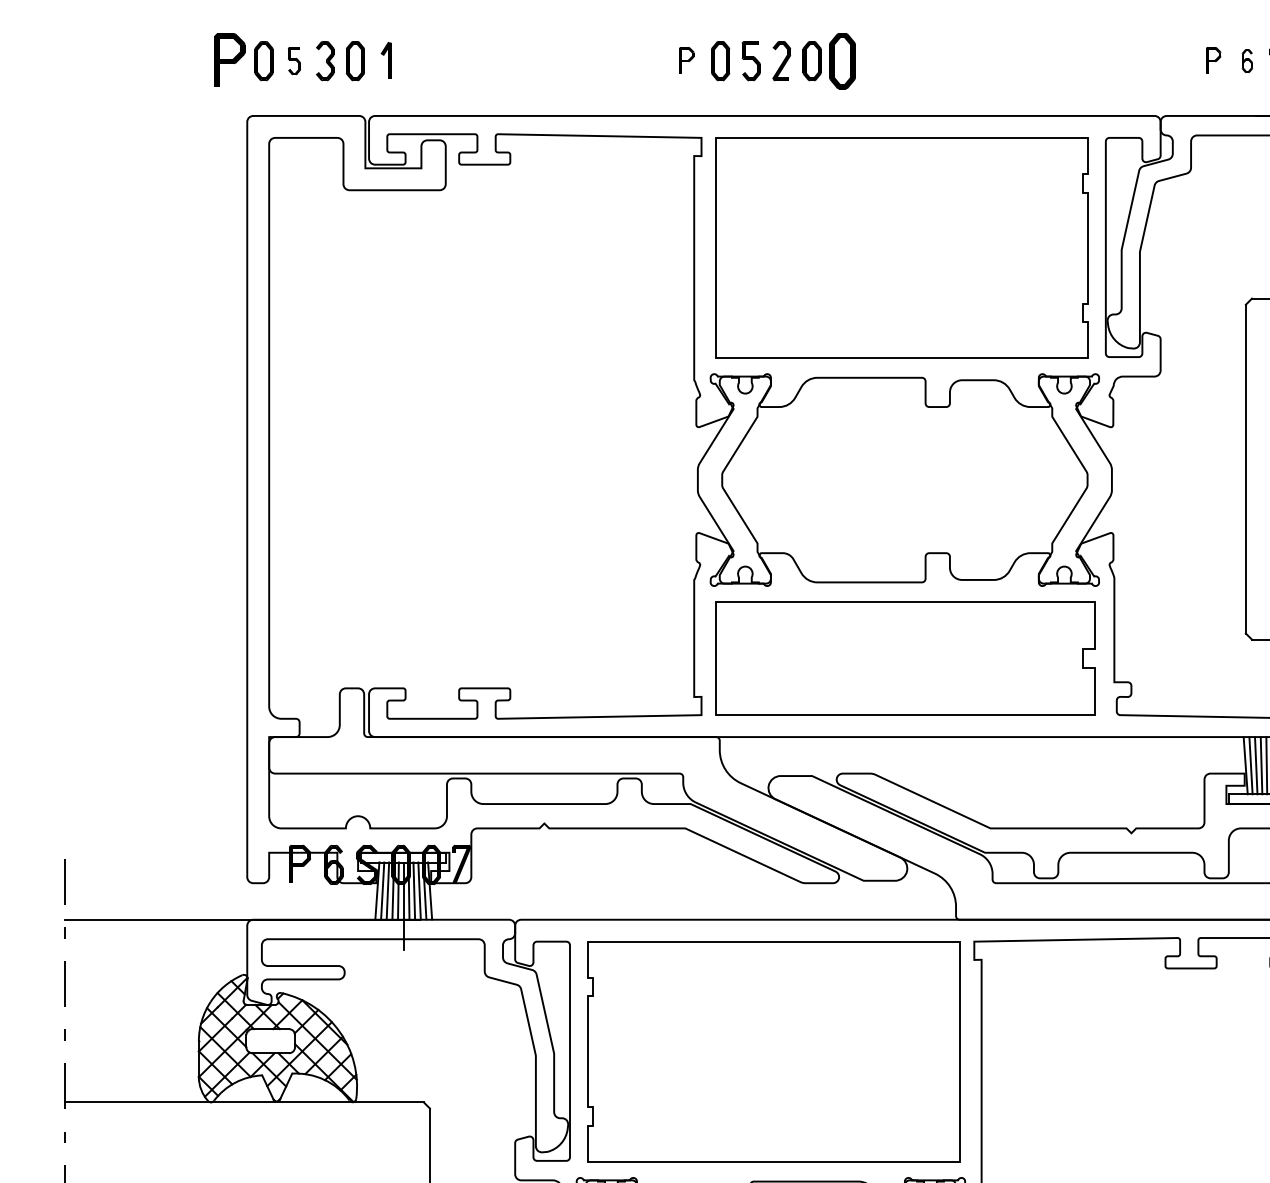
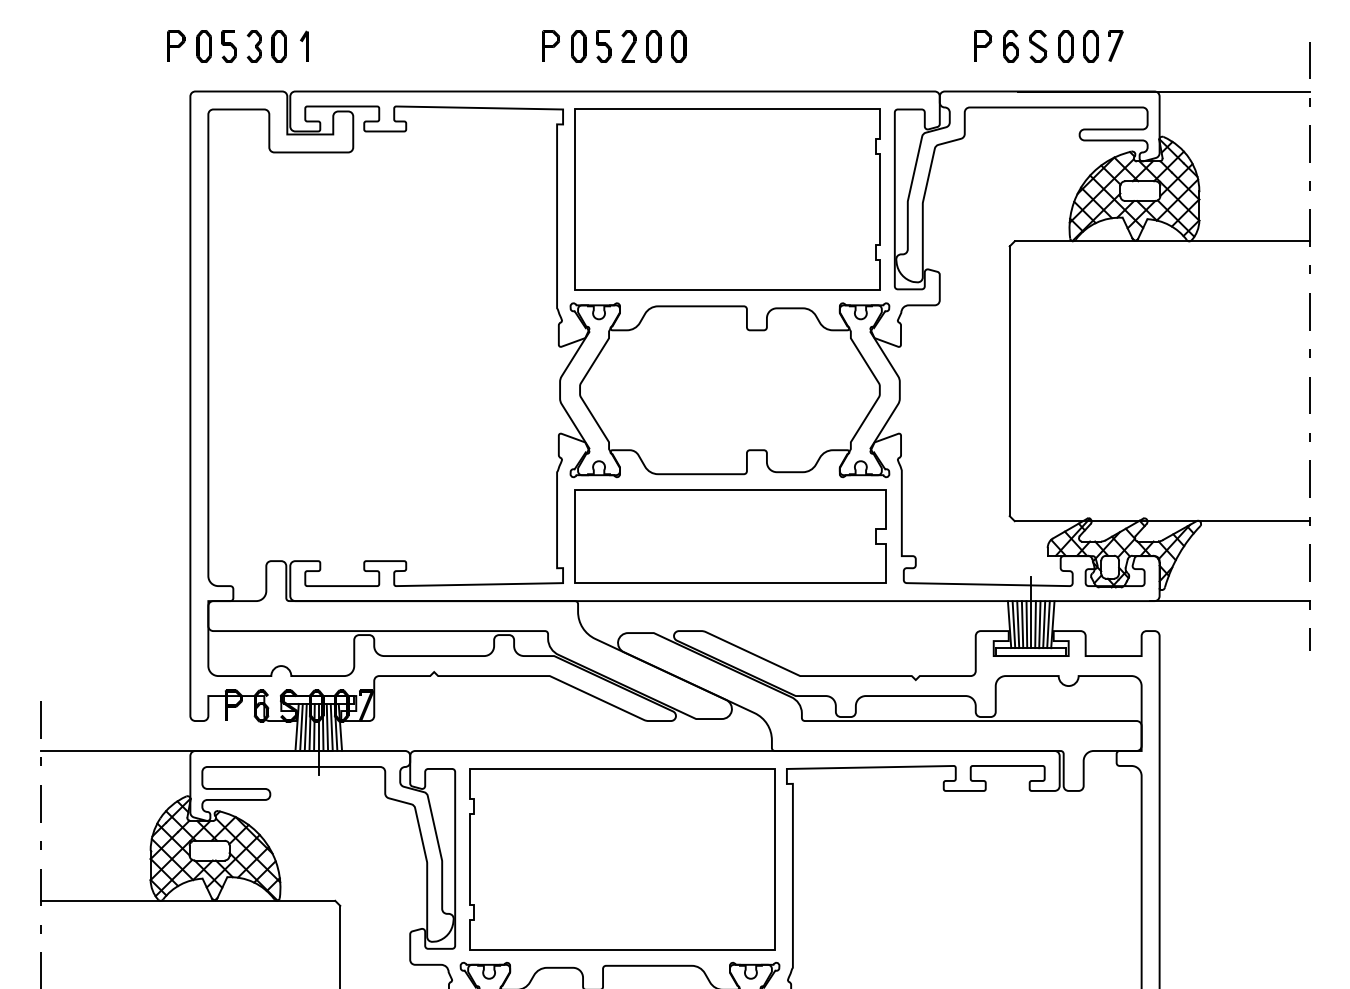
part: (230, 59) -> (176, 45), size x0.71
part: (686, 59) -> (550, 45), size x1.43
part: (1213, 59) -> (983, 45), size x1.43
part: (293, 61) -> (228, 46), size x1.43
part: (842, 61) -> (678, 46), size x0.71
part: (1246, 61) -> (1010, 46), size x1.67

